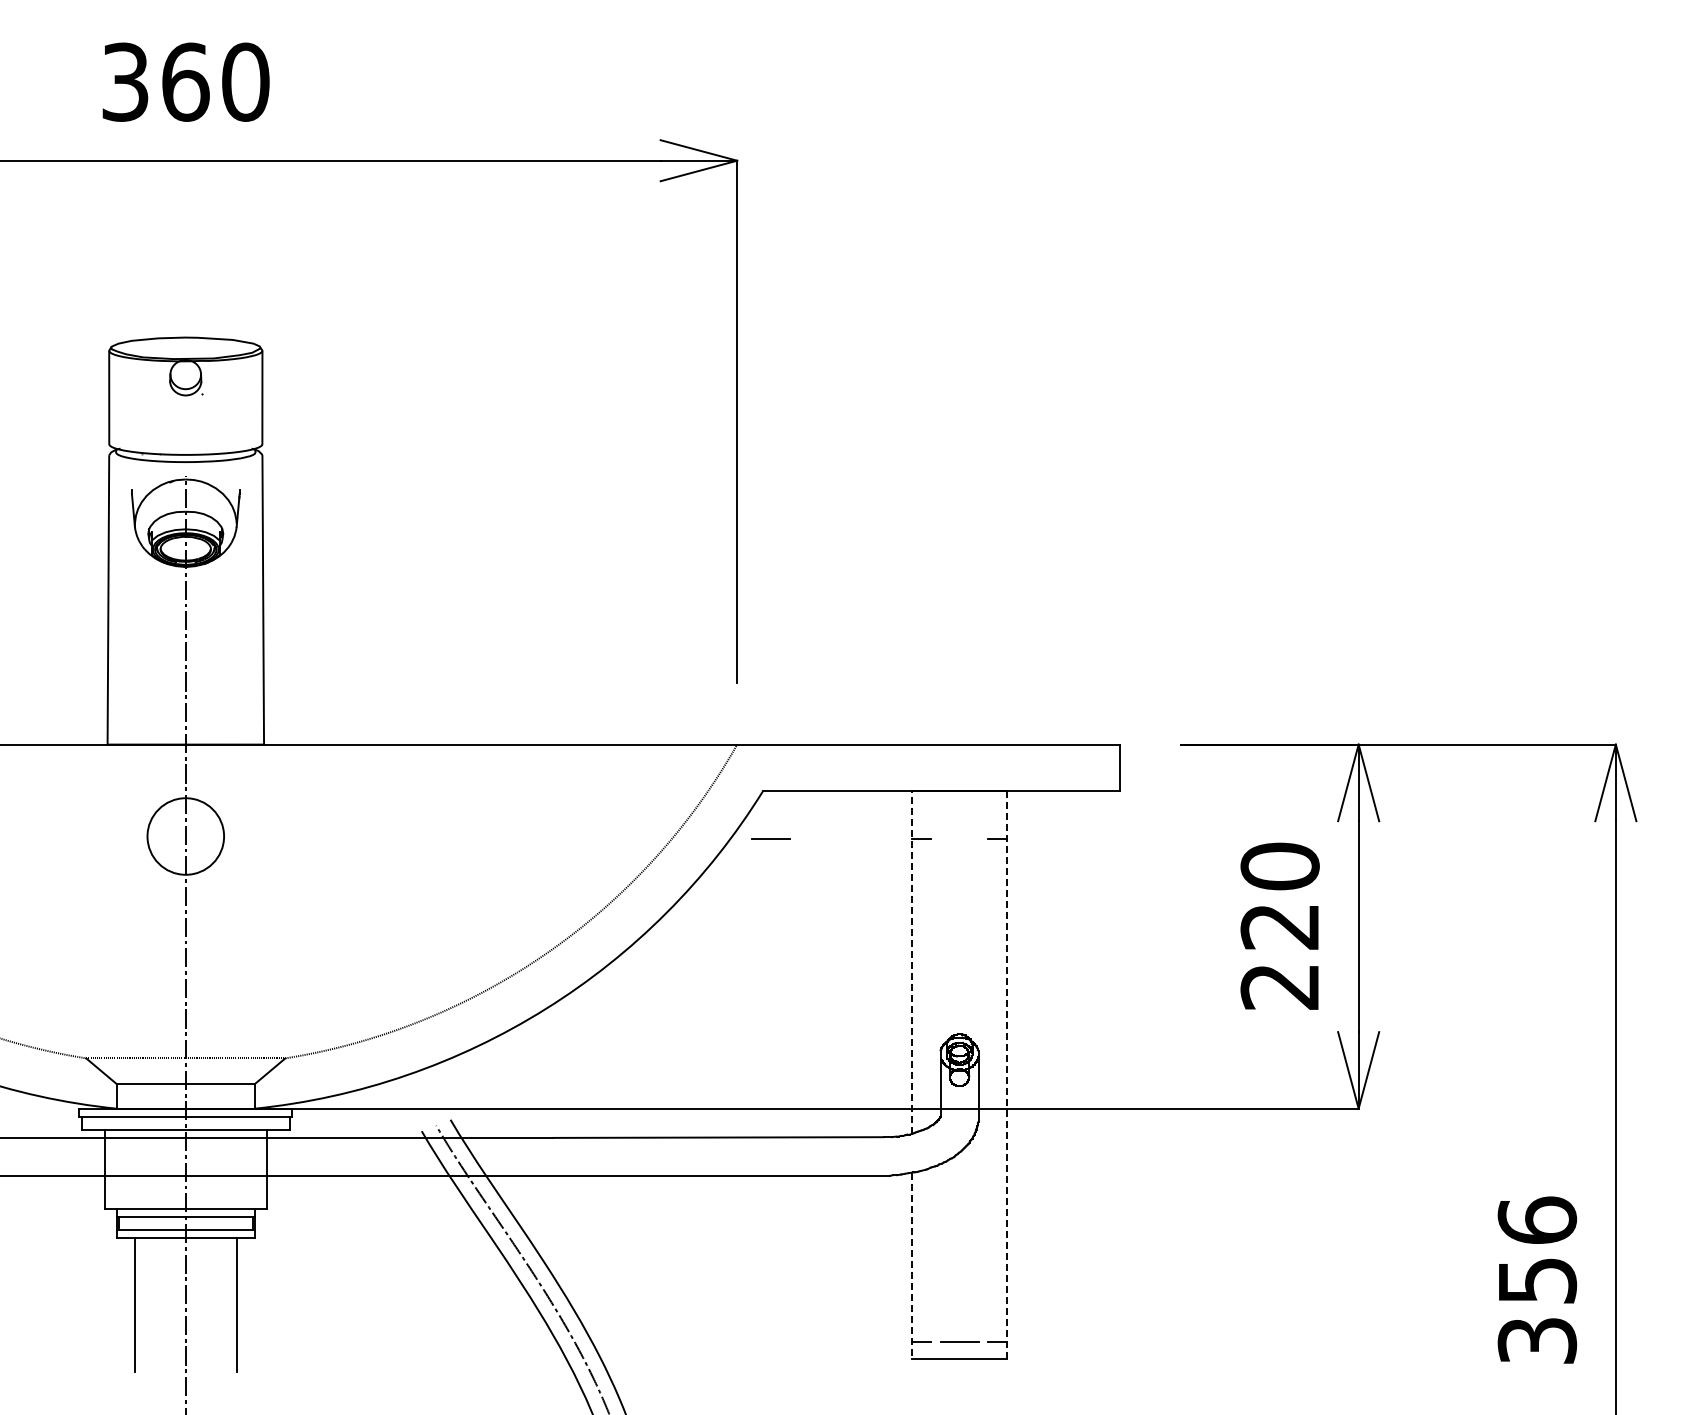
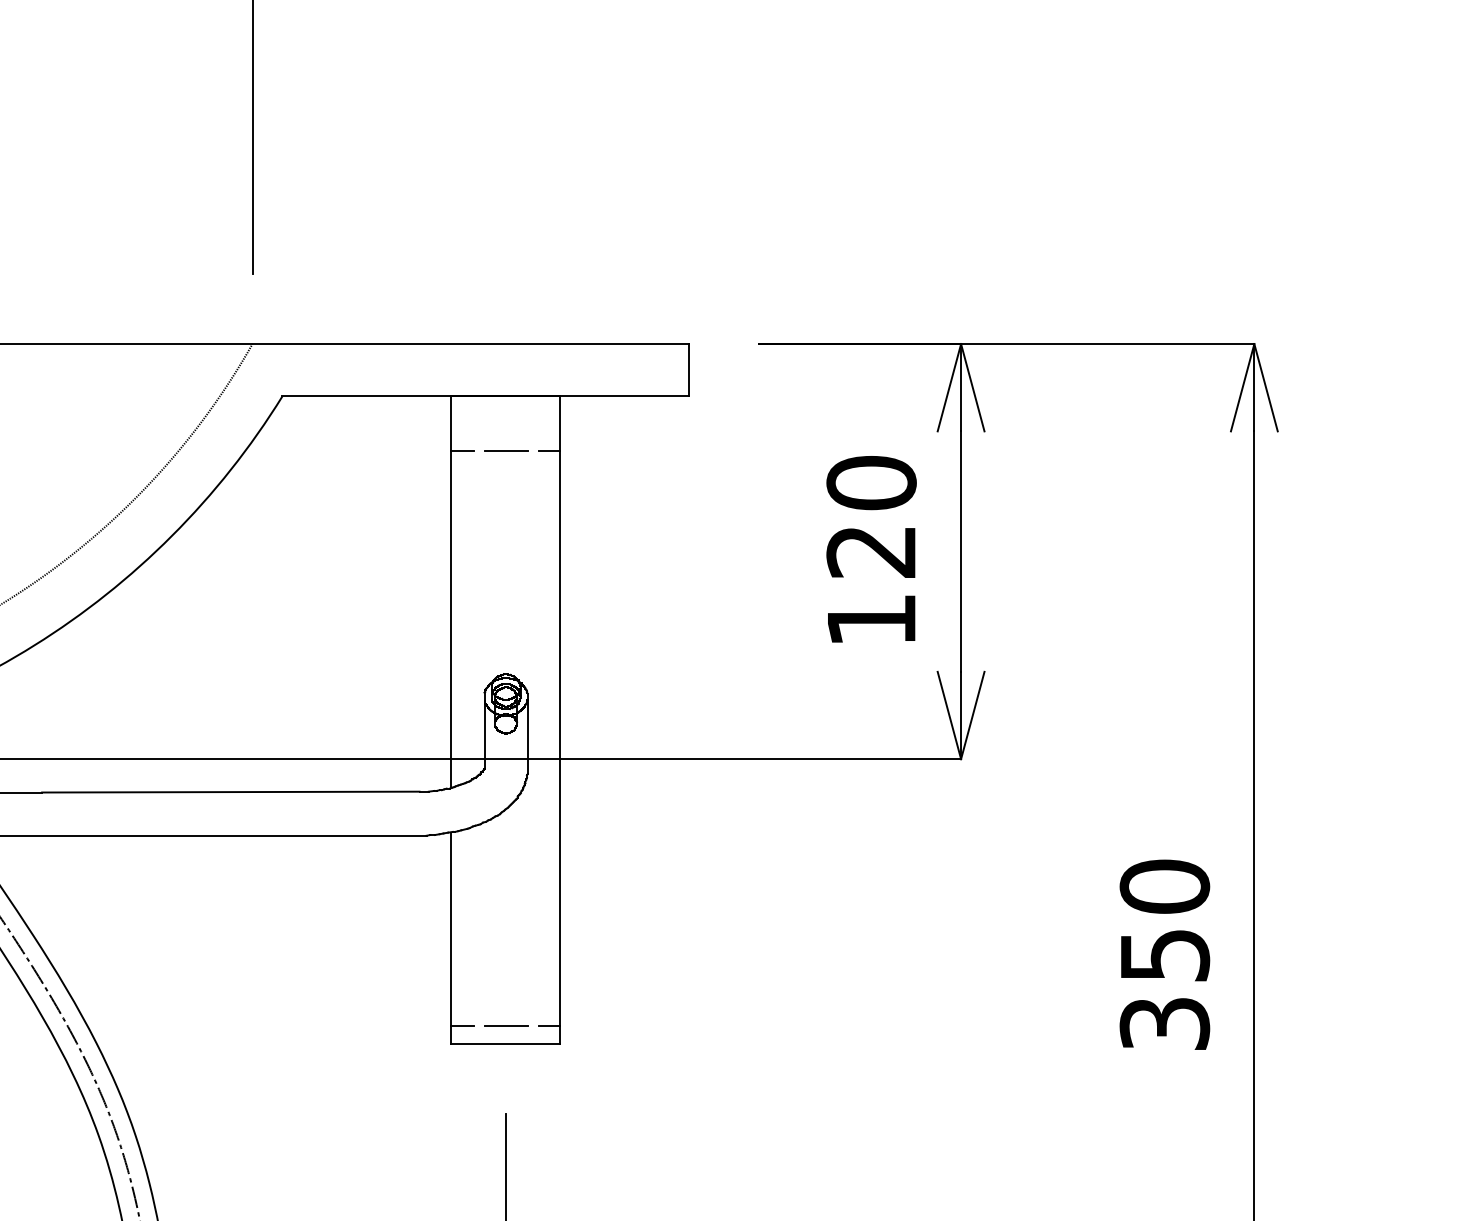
line: (770, 838) -> (505, 451), moved
line: (911, 962) -> (451, 592), dashed -> solid
text: (1279, 987) -> (870, 621), 220 -> 120
line: (1007, 1074) -> (560, 720), dashed -> solid
text: (1536, 1220) -> (1163, 886), 356 -> 350
line: (911, 1265) -> (451, 937), dashed -> solid

